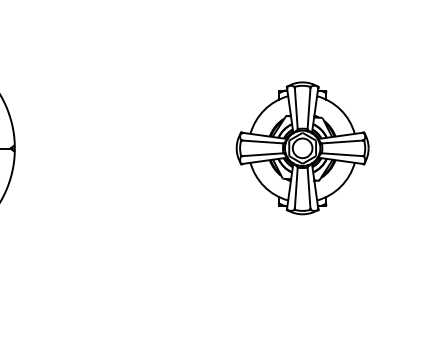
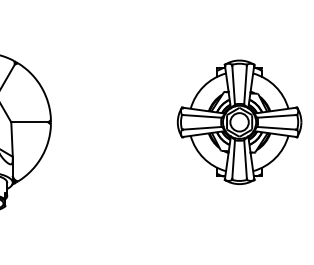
part: (302, 147) -> (239, 121), size x1.43

